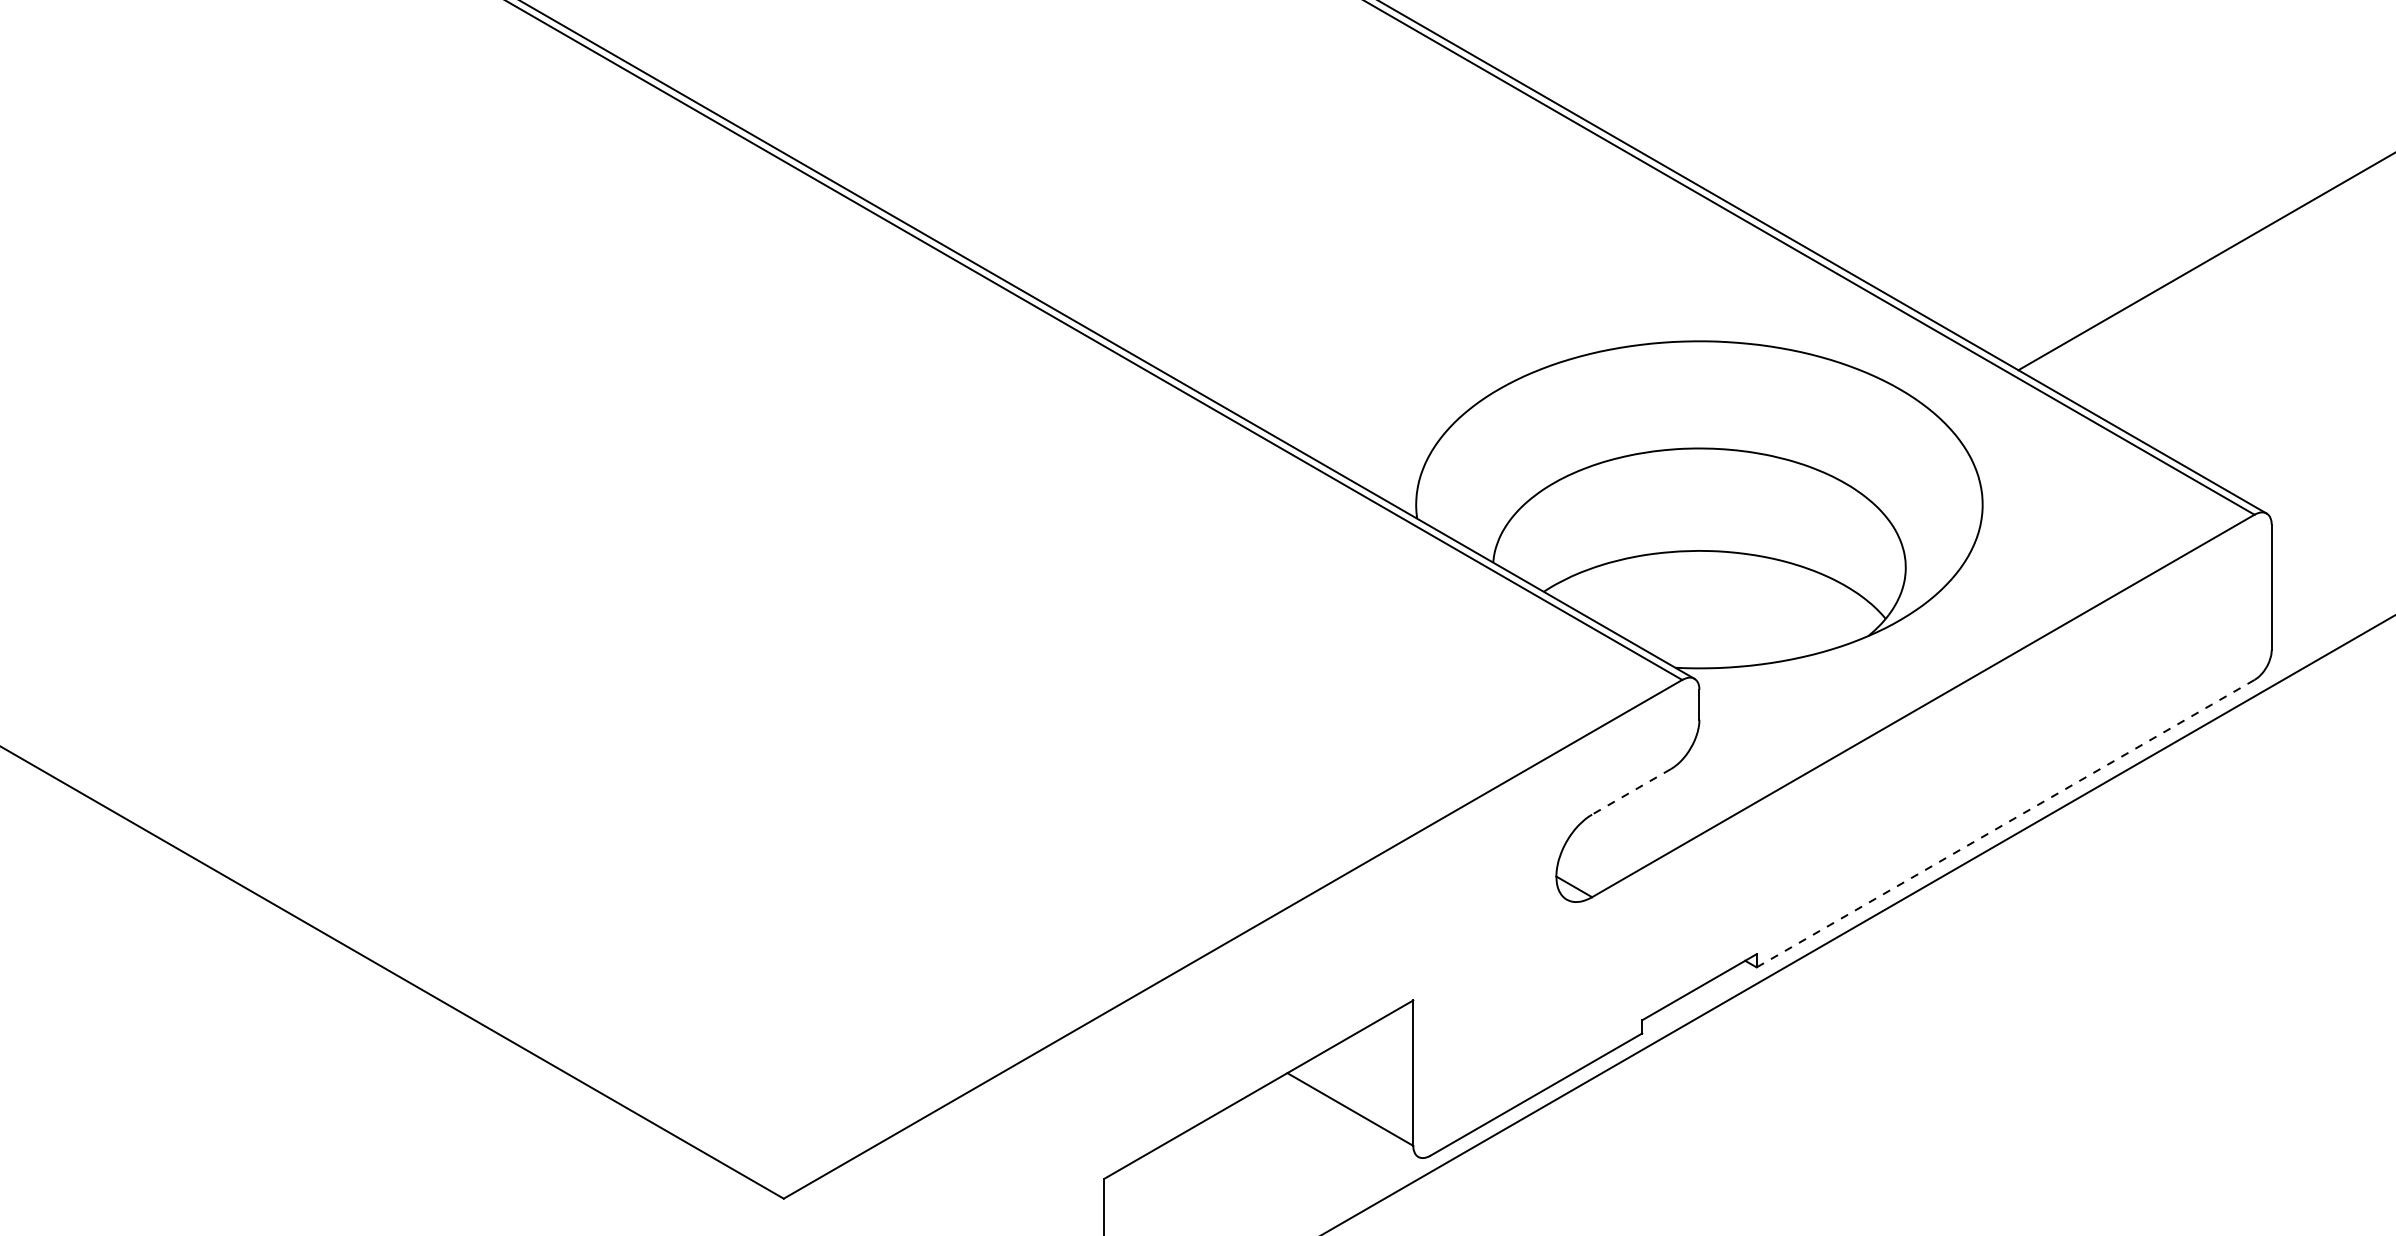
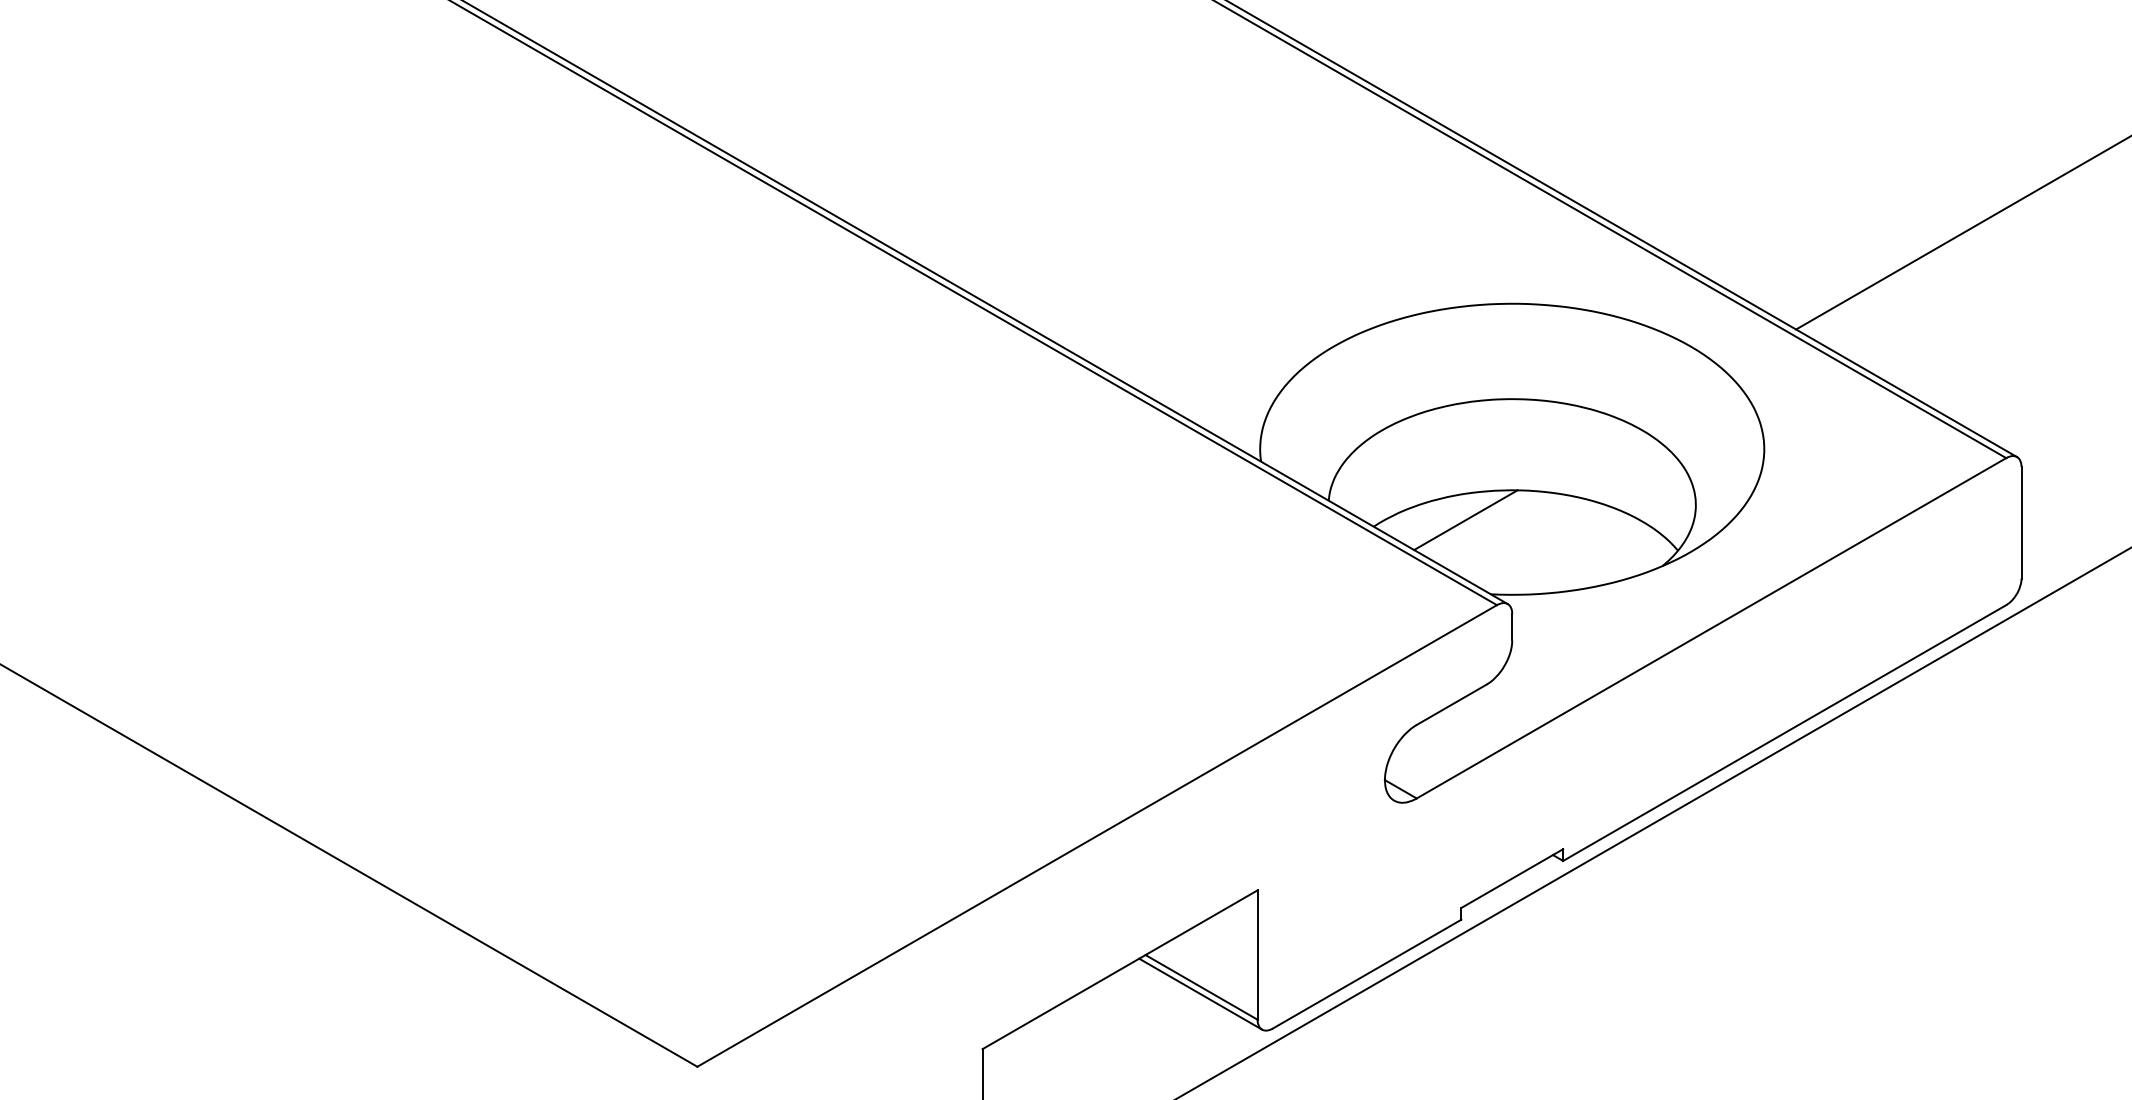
line: (1646, 584) -> (1465, 520), added
line: (1631, 792) -> (1451, 705), dashed -> solid
line: (2005, 824) -> (1784, 733), dashed -> solid
line: (1349, 1116) -> (1200, 993), added

